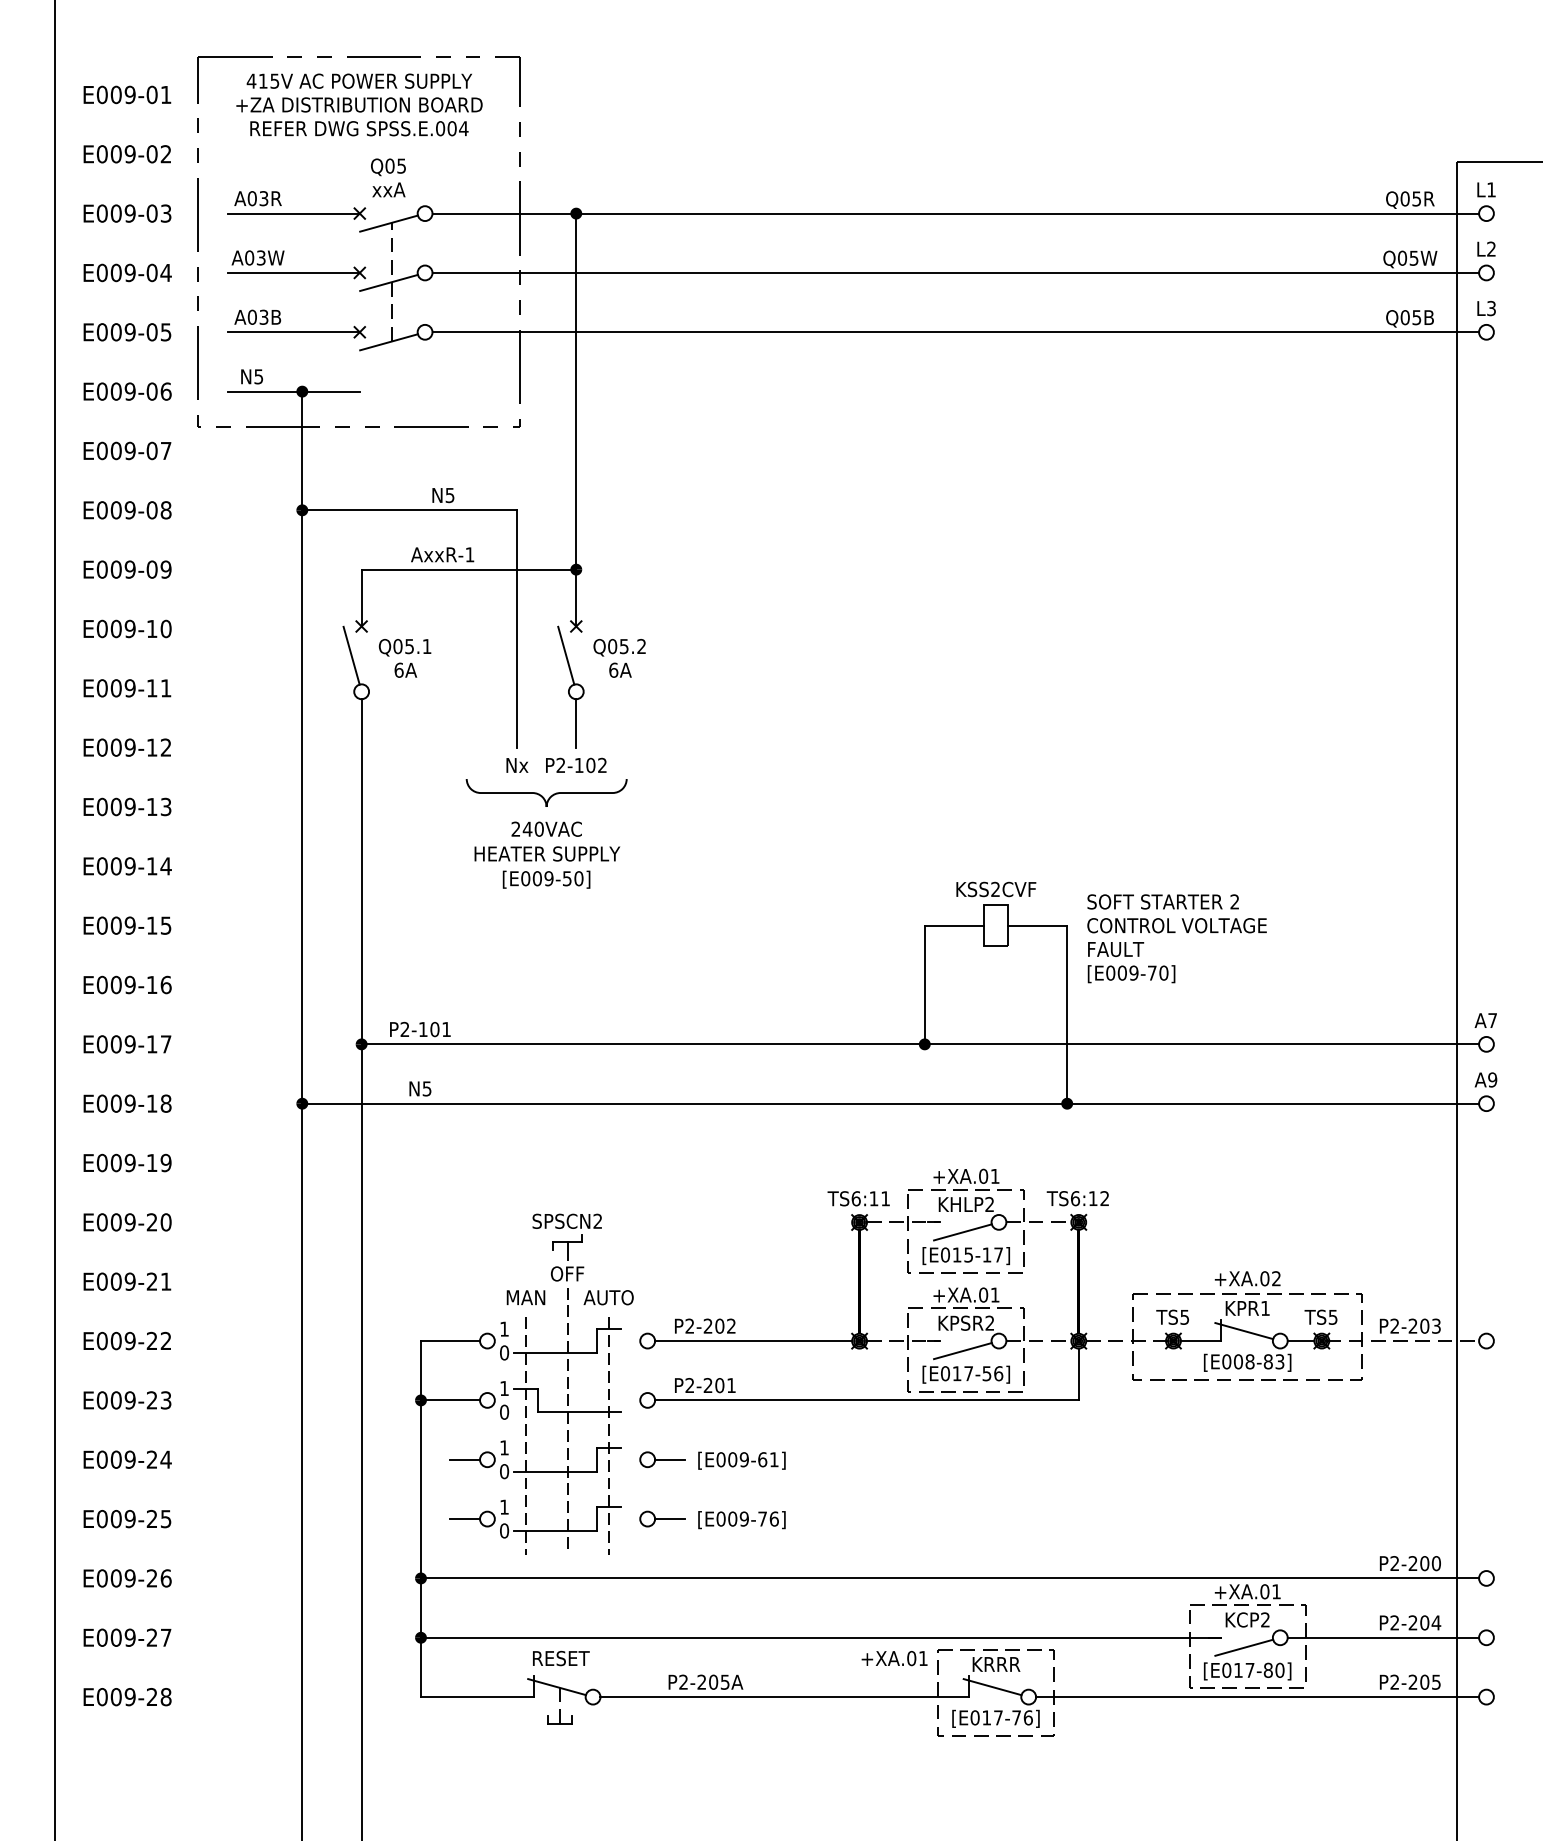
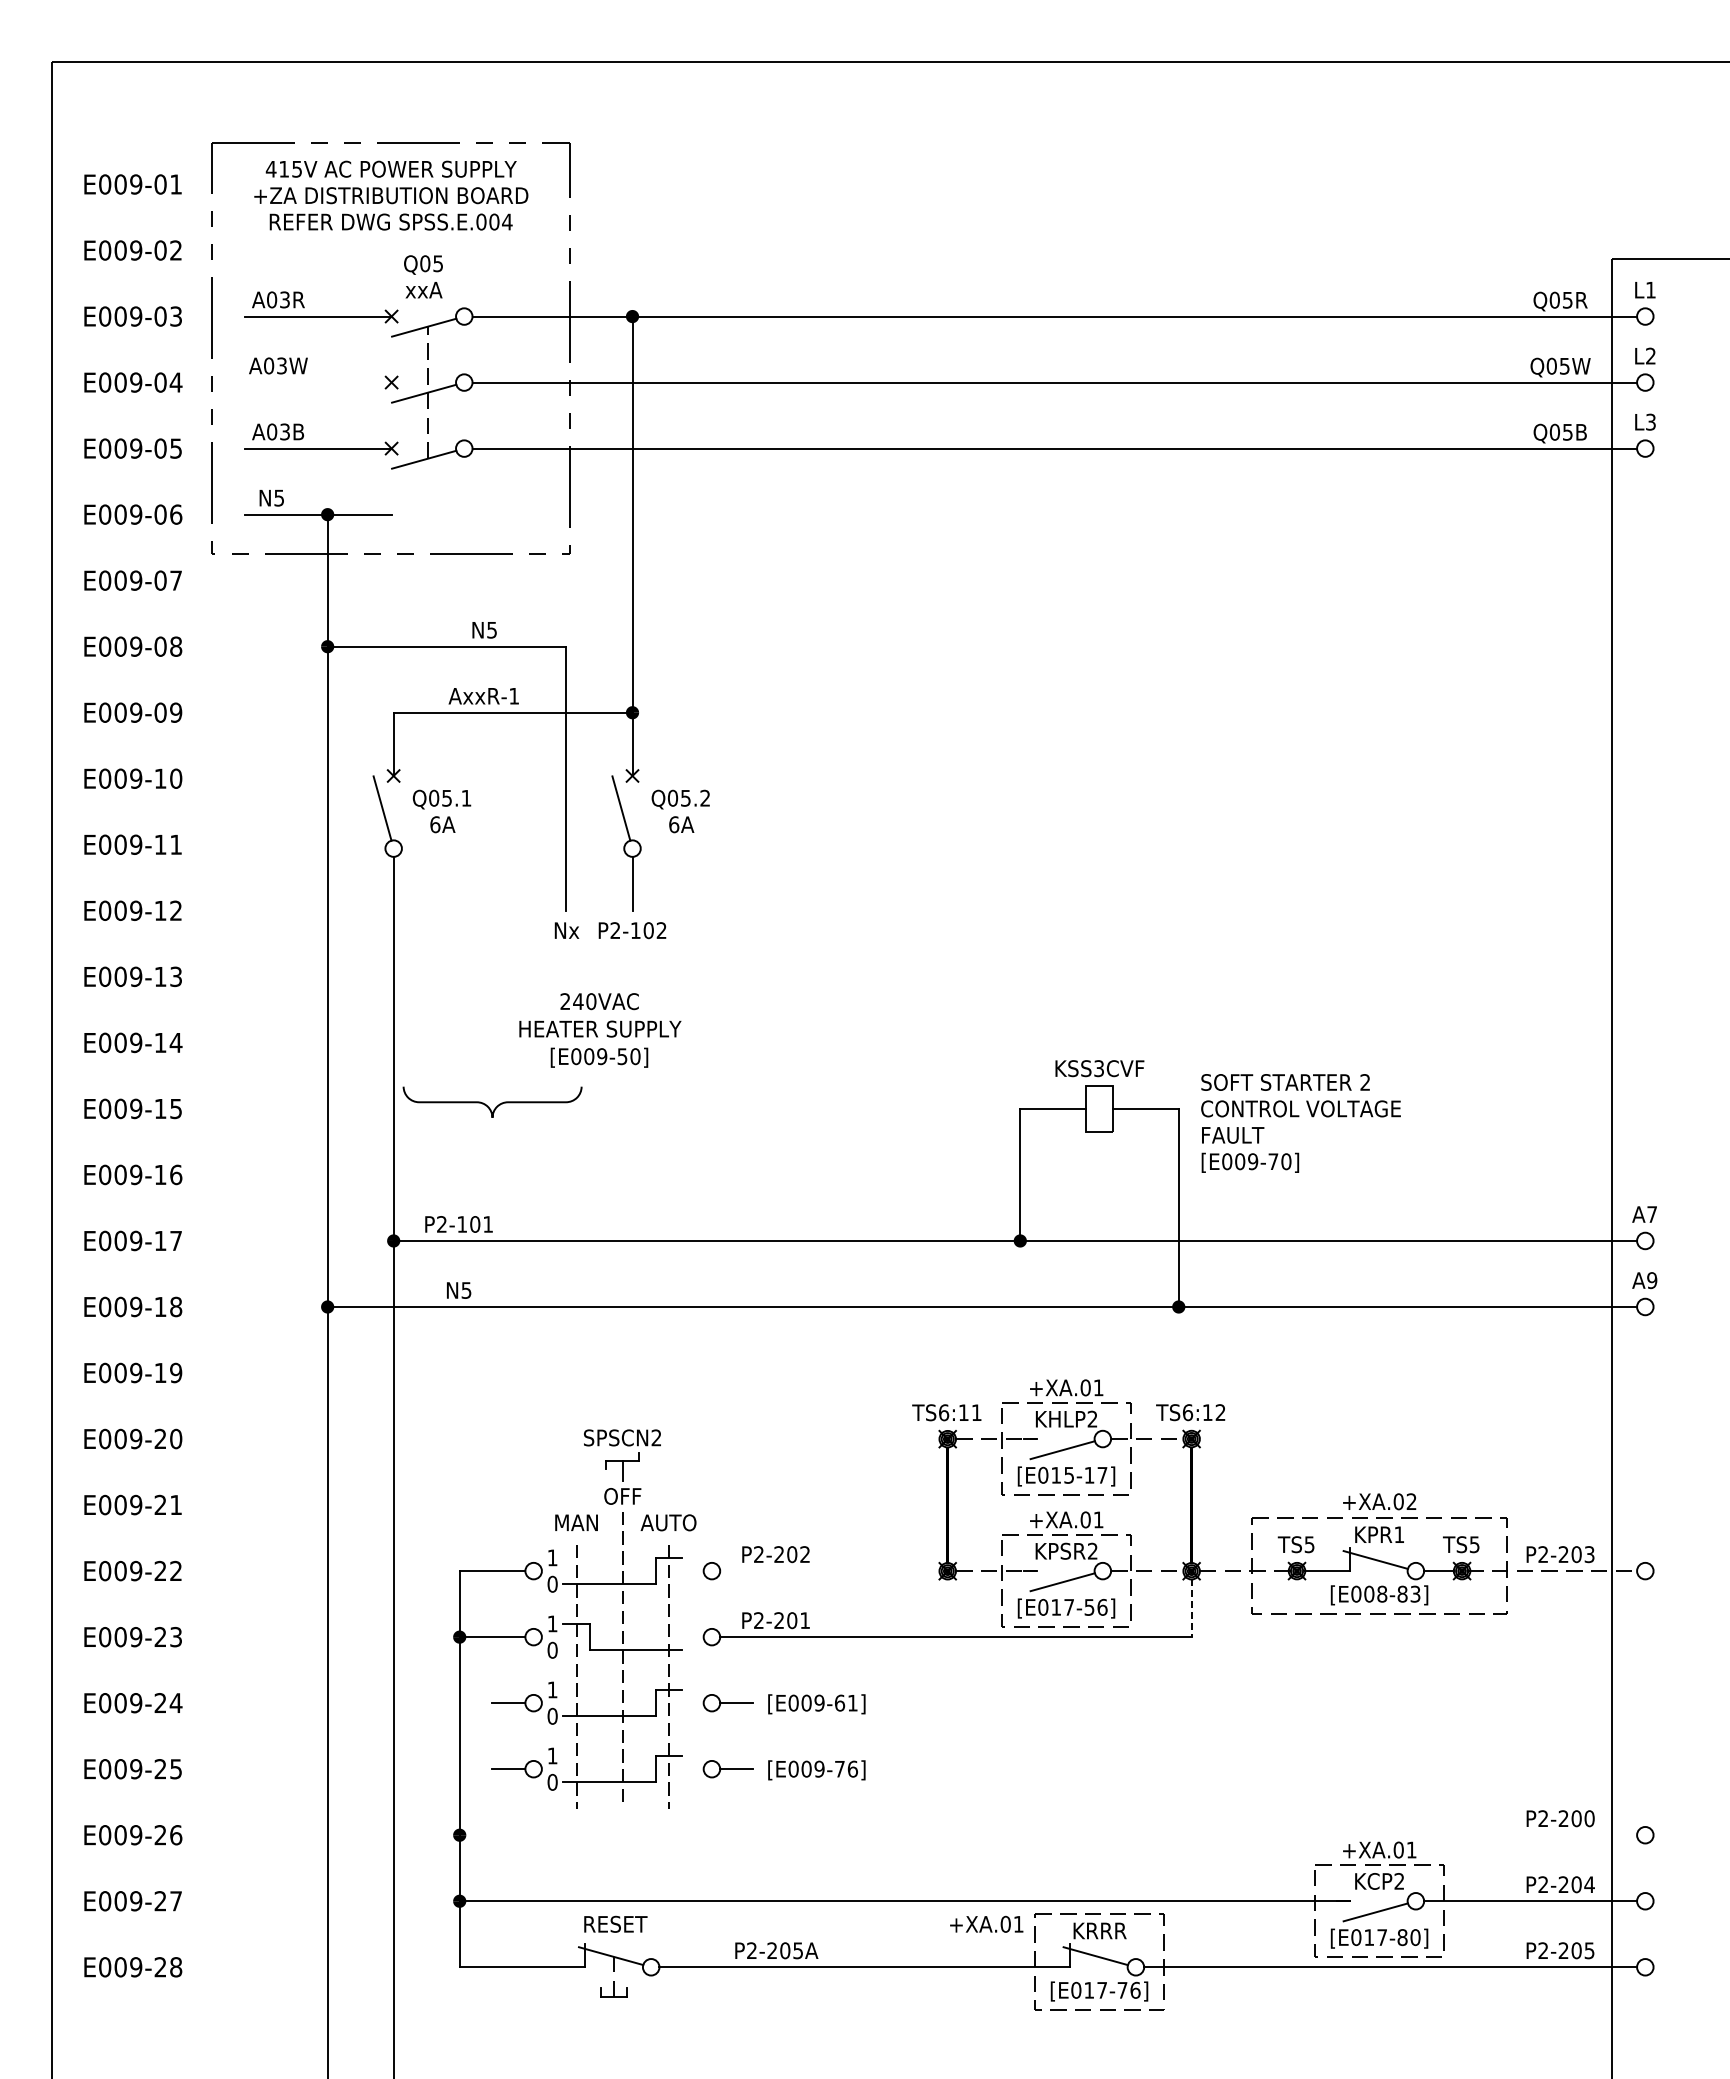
line: (293, 272) -> (317, 382), removed
curve: (542, 795) -> (487, 1105), moved
text: (995, 889) -> (1098, 1068), KSS2CVF -> KSS3CVF
line: (753, 1341) -> (829, 1571), removed
line: (1078, 1374) -> (1191, 1608), solid -> dashed
line: (950, 1578) -> (1048, 1835), removed

